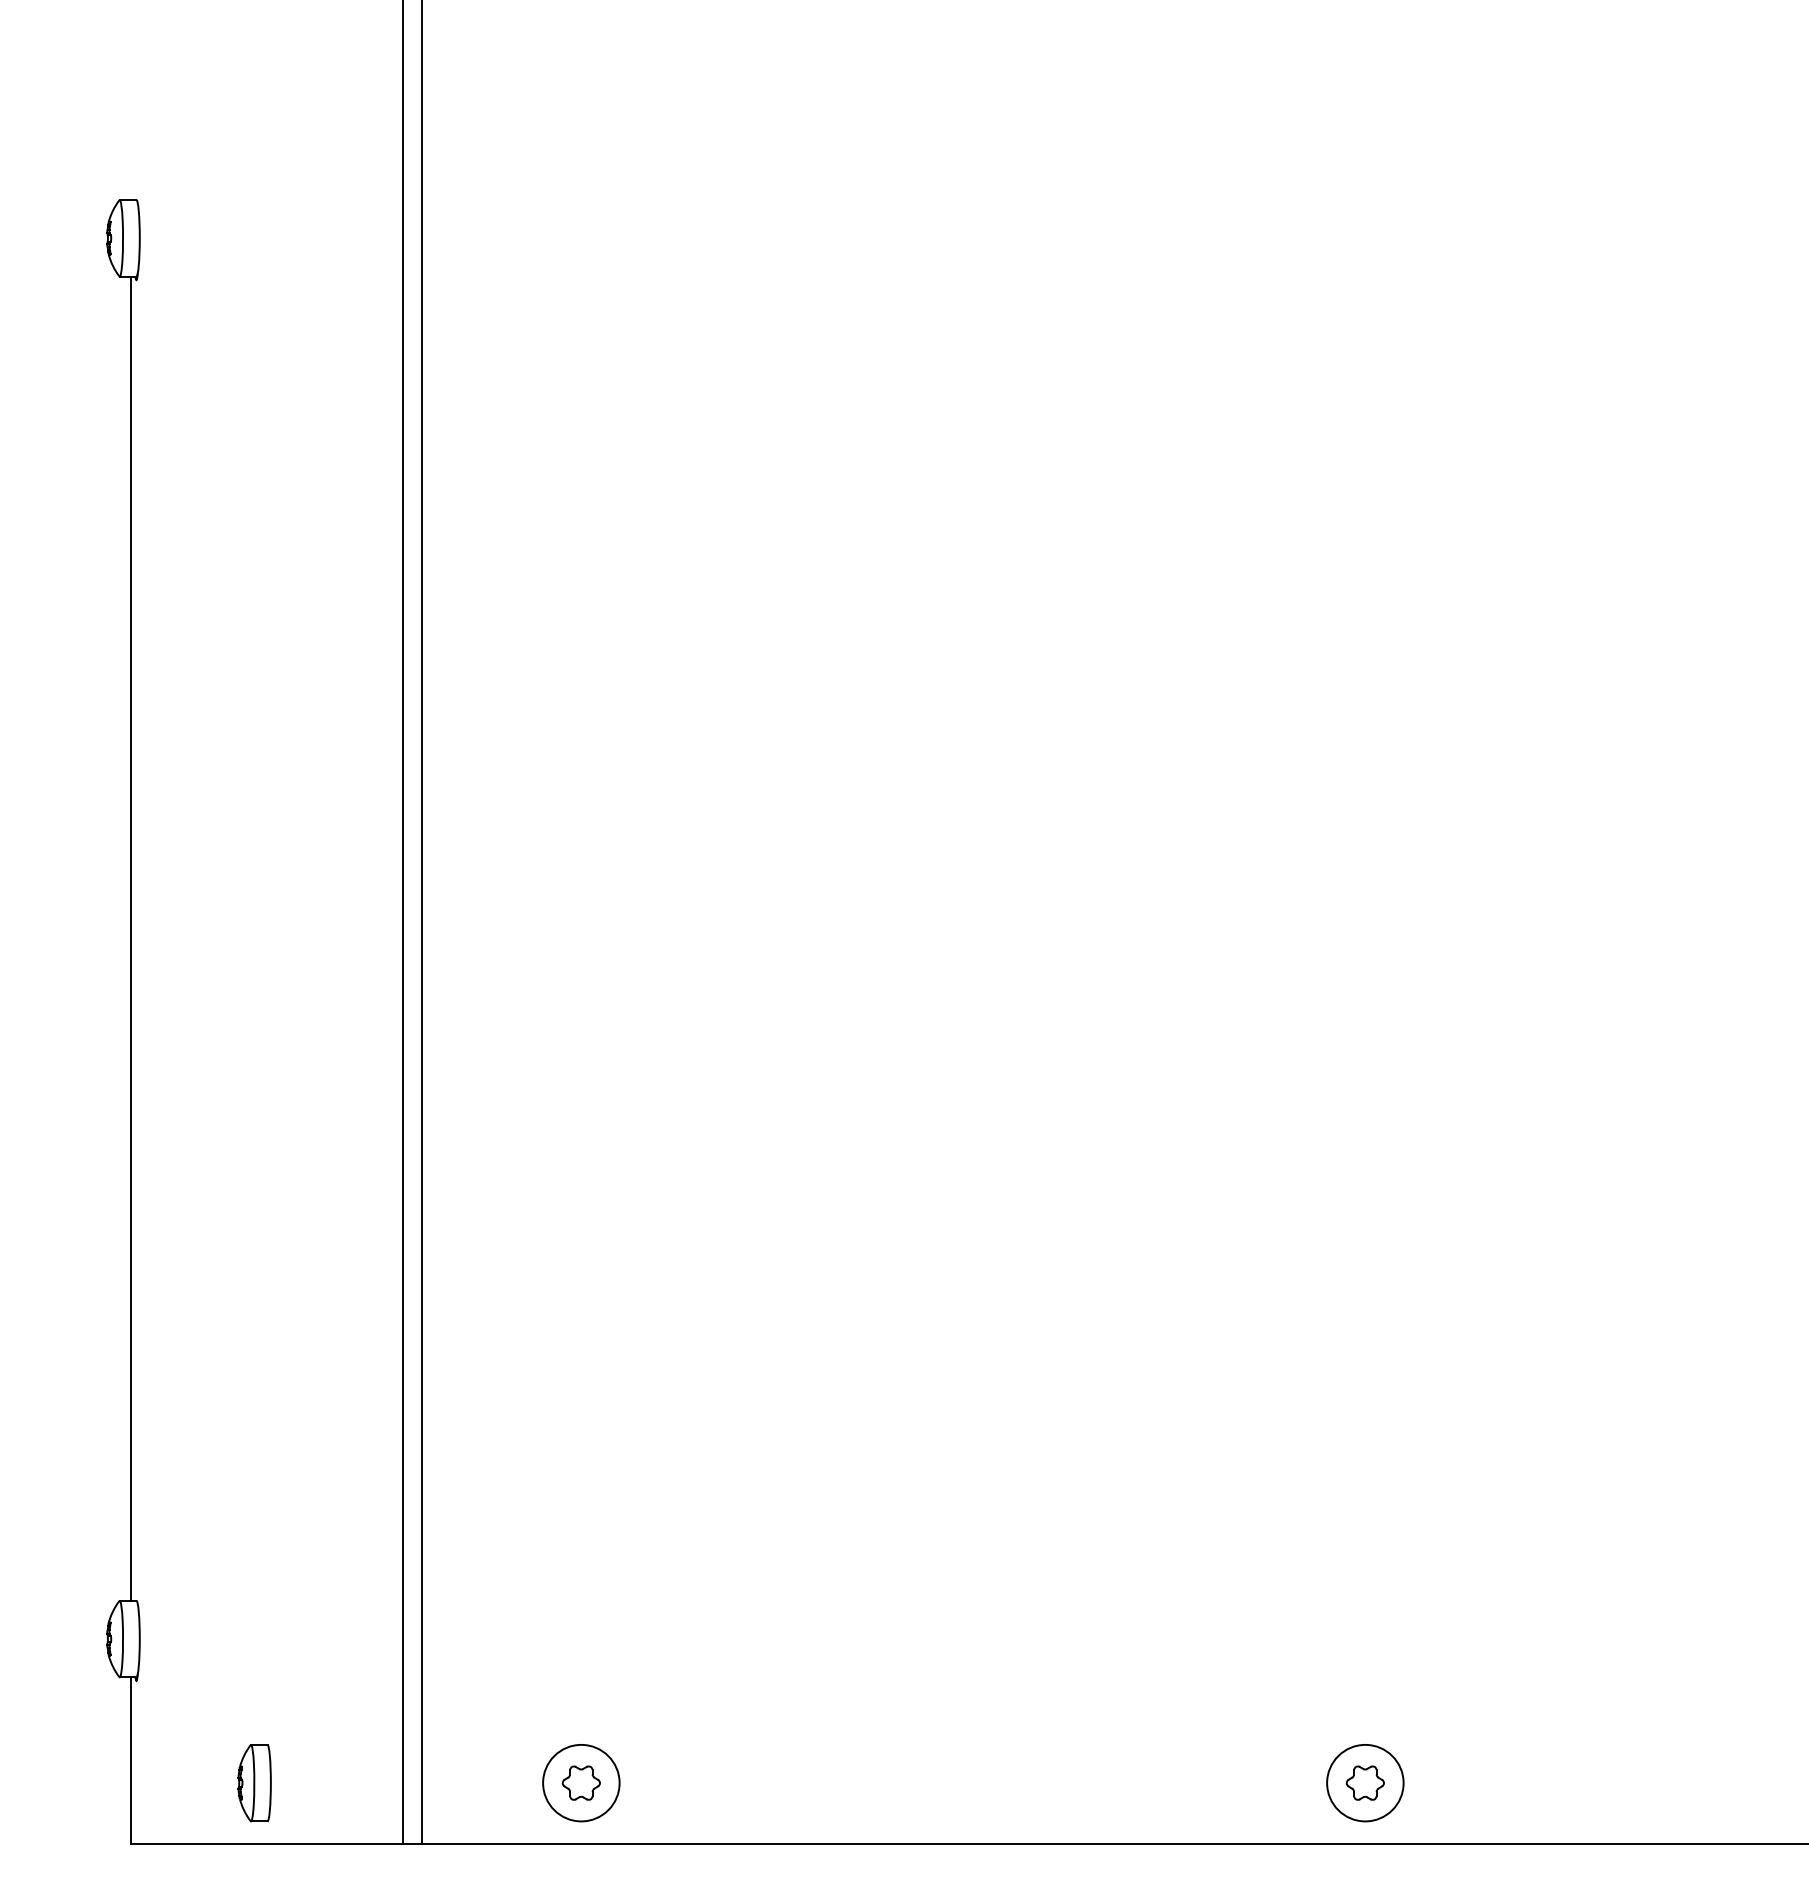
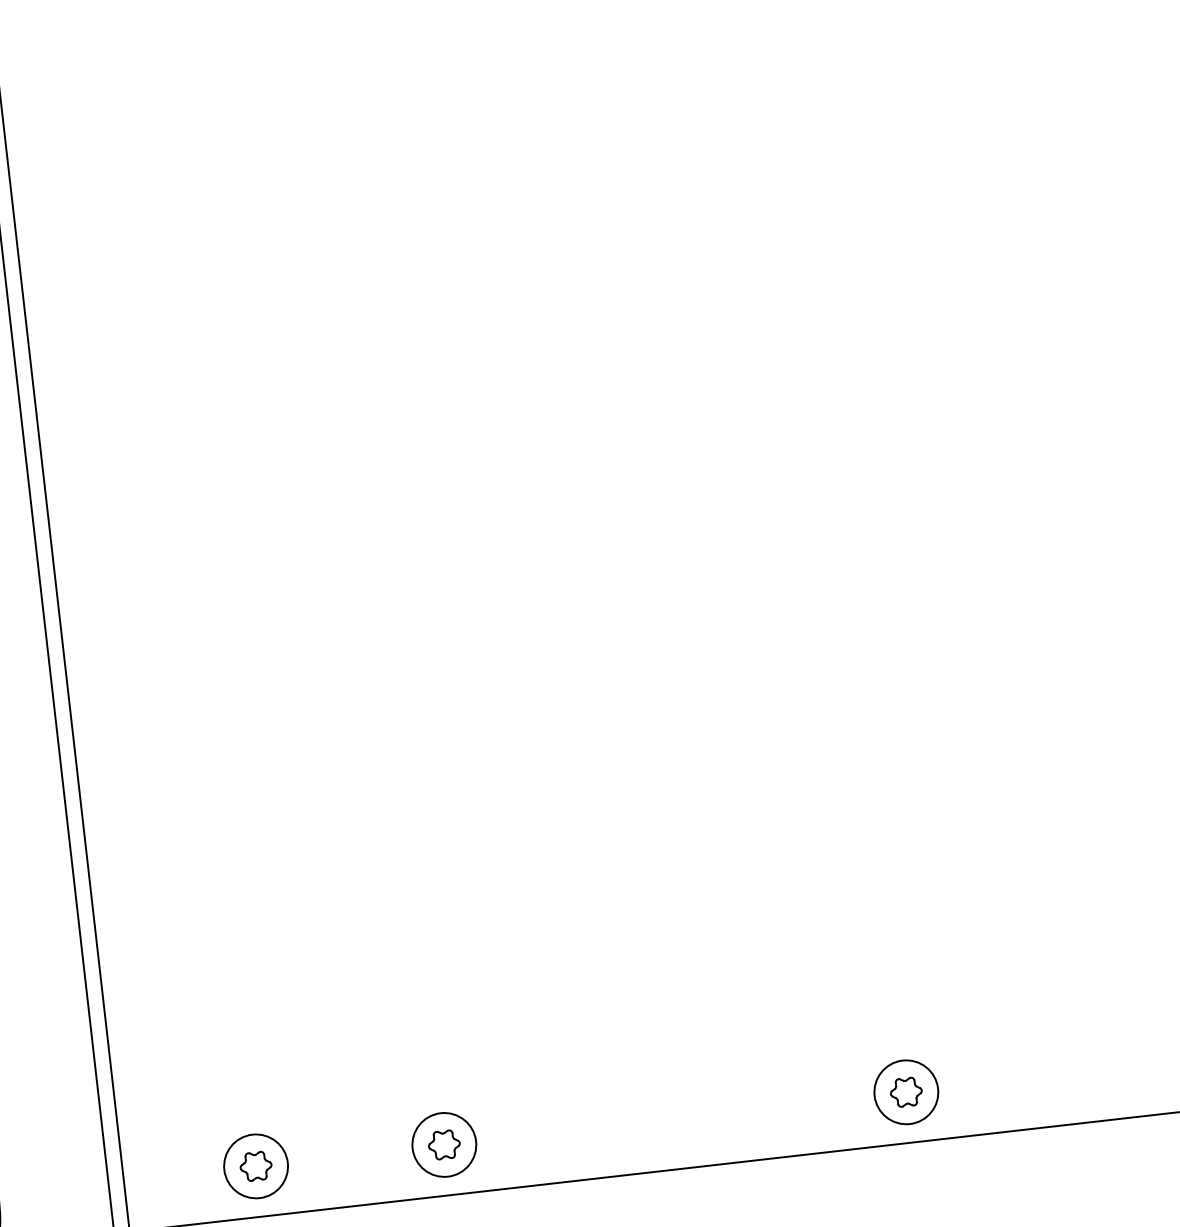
part: (808, 1783) -> (444, 1145), added

